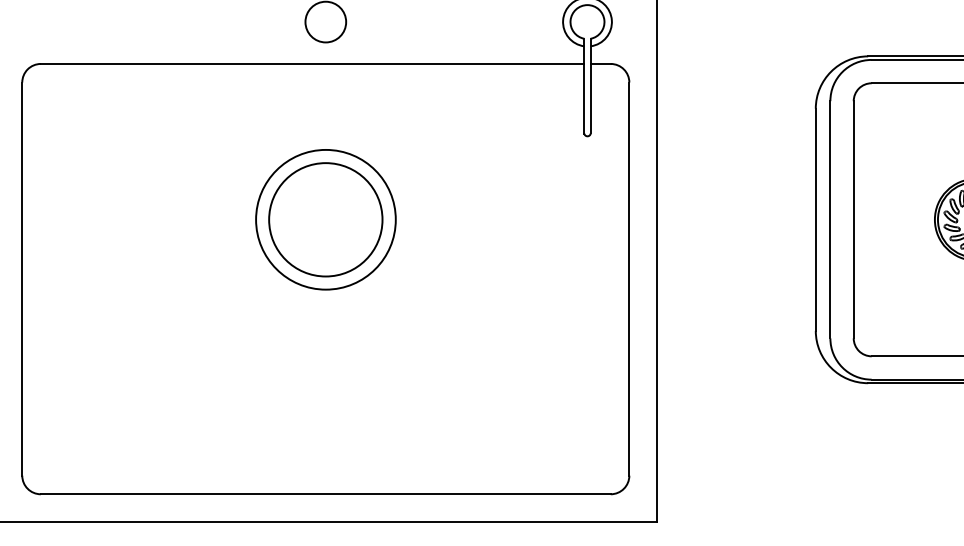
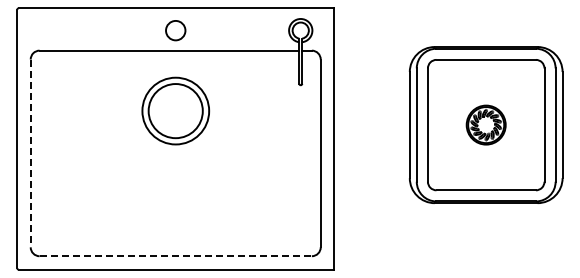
part: (325, 218) -> (175, 110), moved
line: (21, 279) -> (30, 153), solid -> dashed
line: (327, 494) -> (176, 256), solid -> dashed

